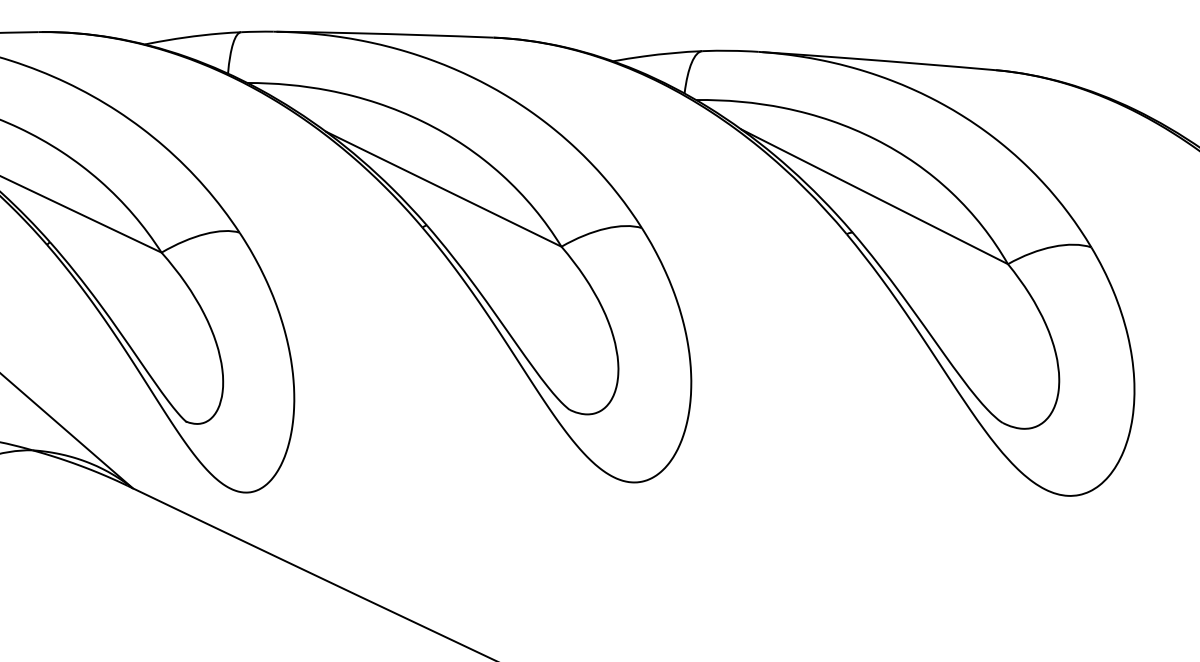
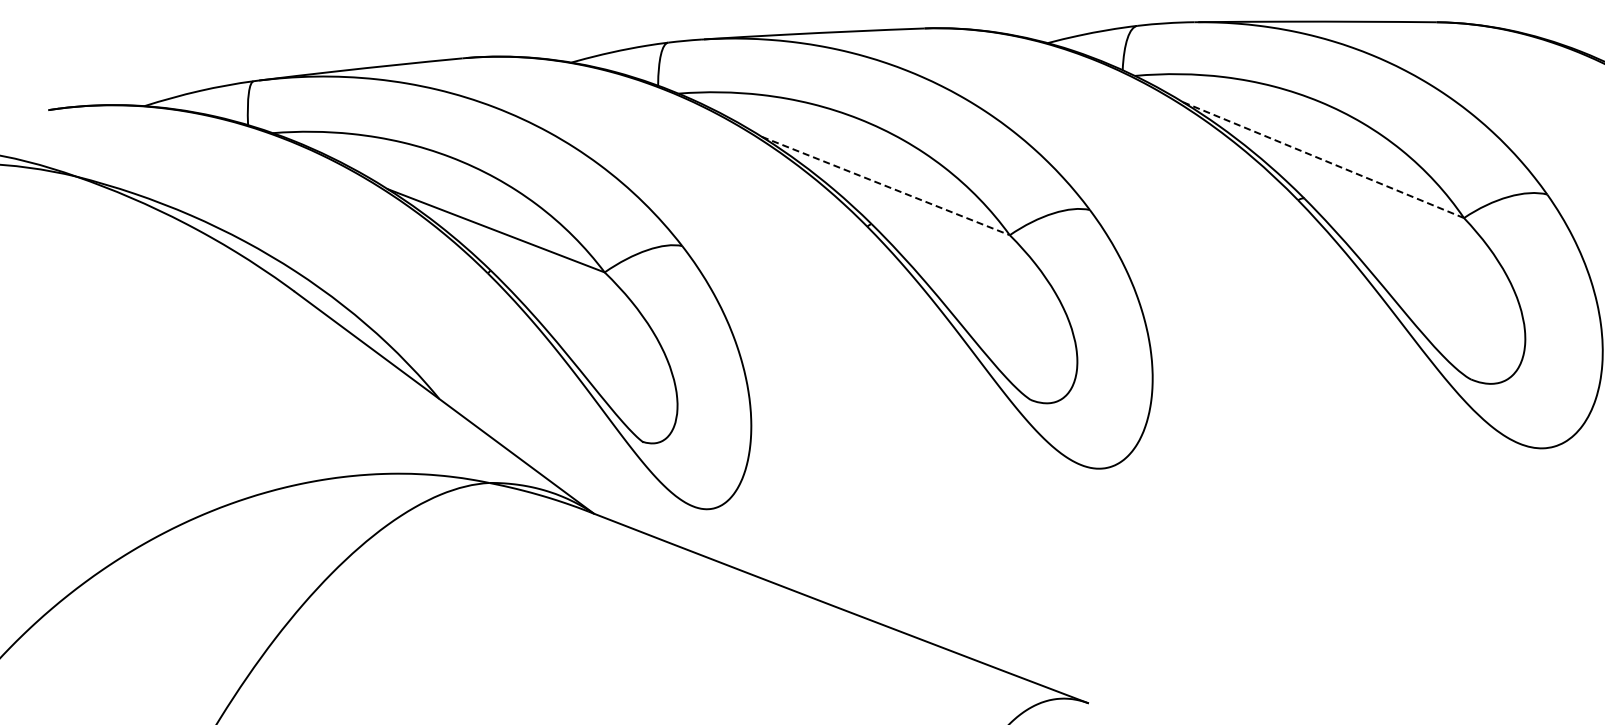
line: (444, 189) -> (886, 186), solid -> dashed
line: (874, 197) -> (1323, 160), solid -> dashed

